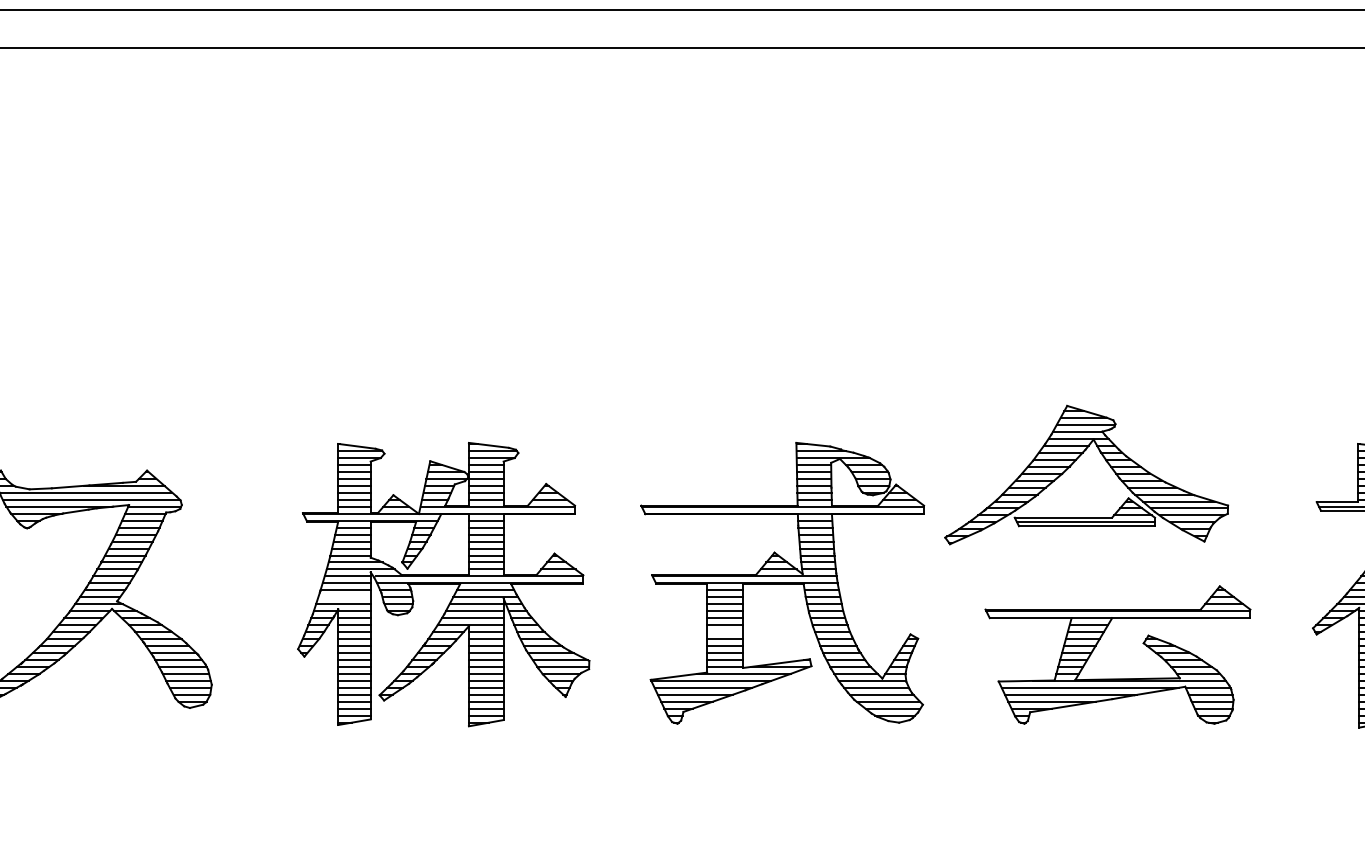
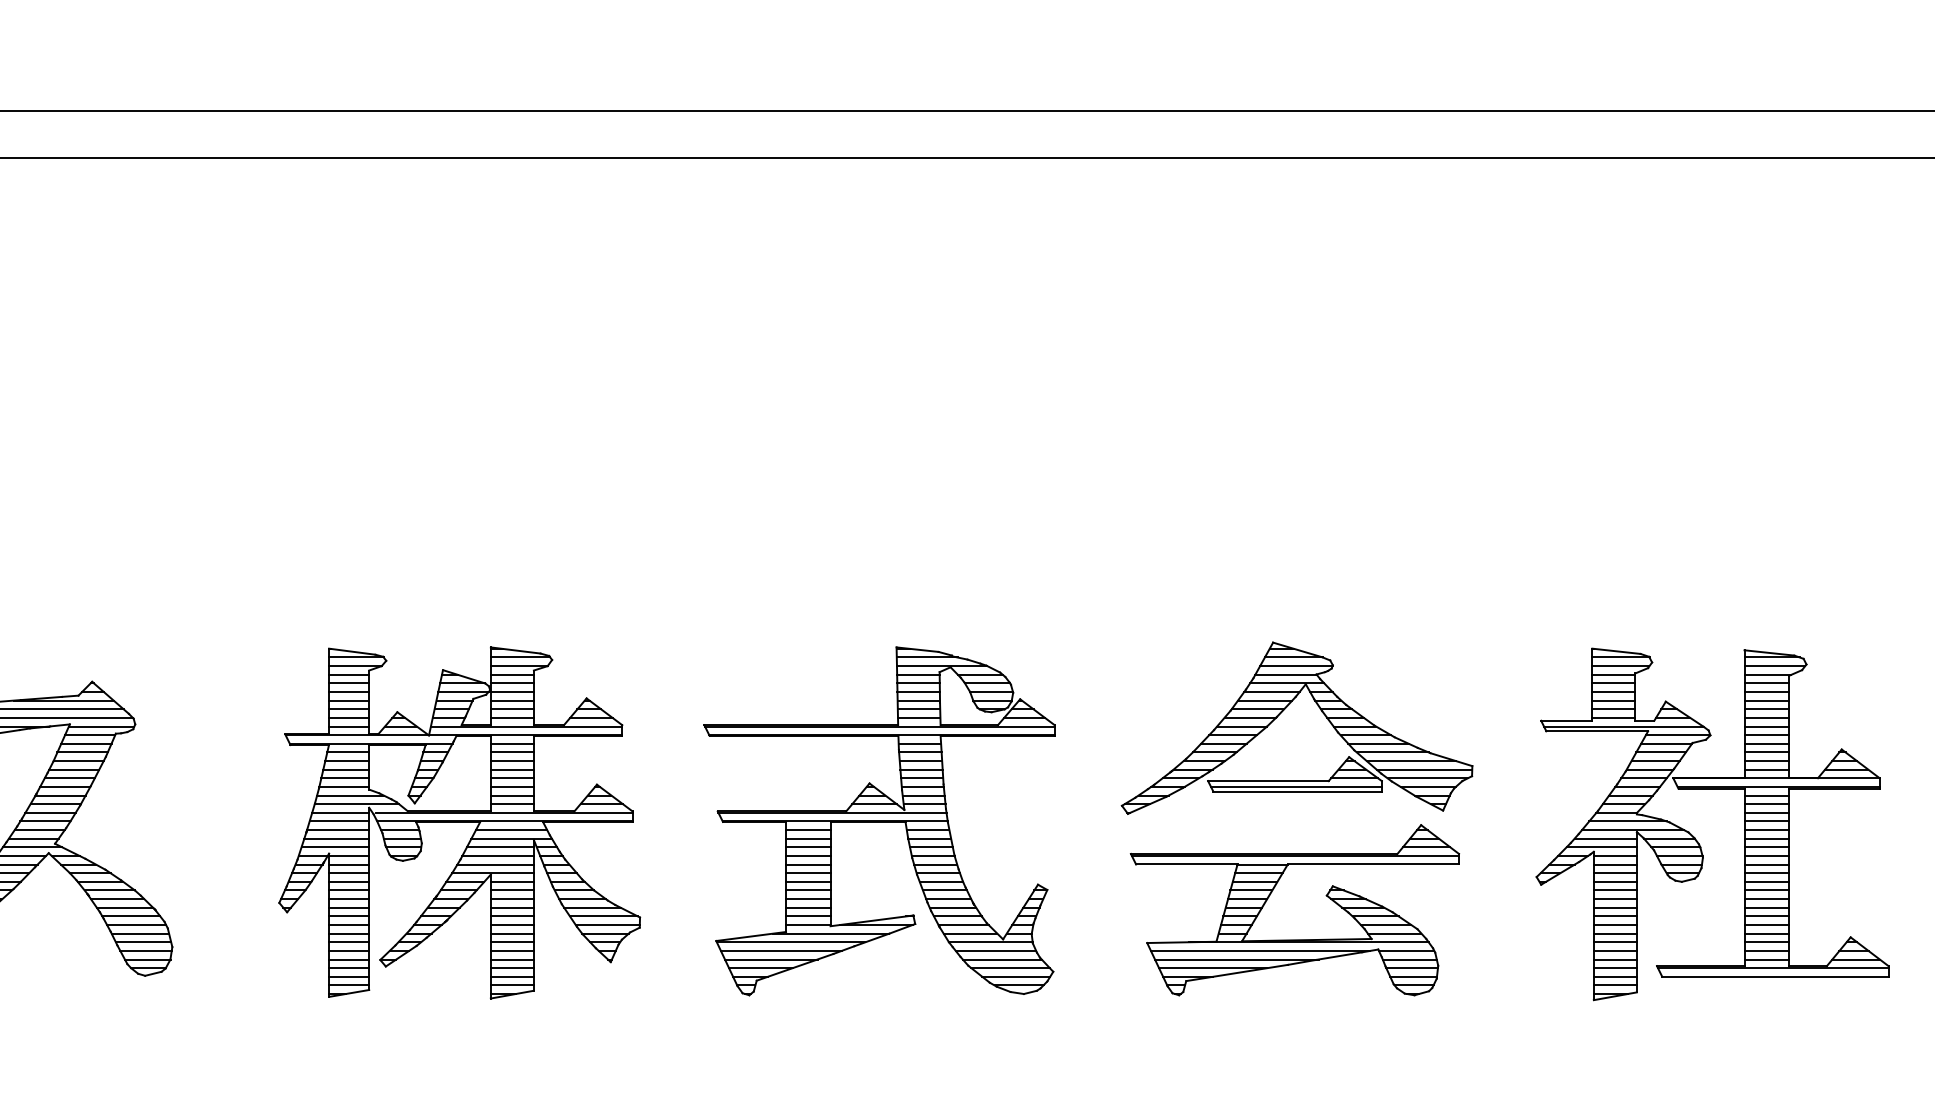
part: (1074, 462) -> (1282, 712), moved
line: (344, 597) -> (336, 838), added
line: (725, 631) -> (808, 881), added

